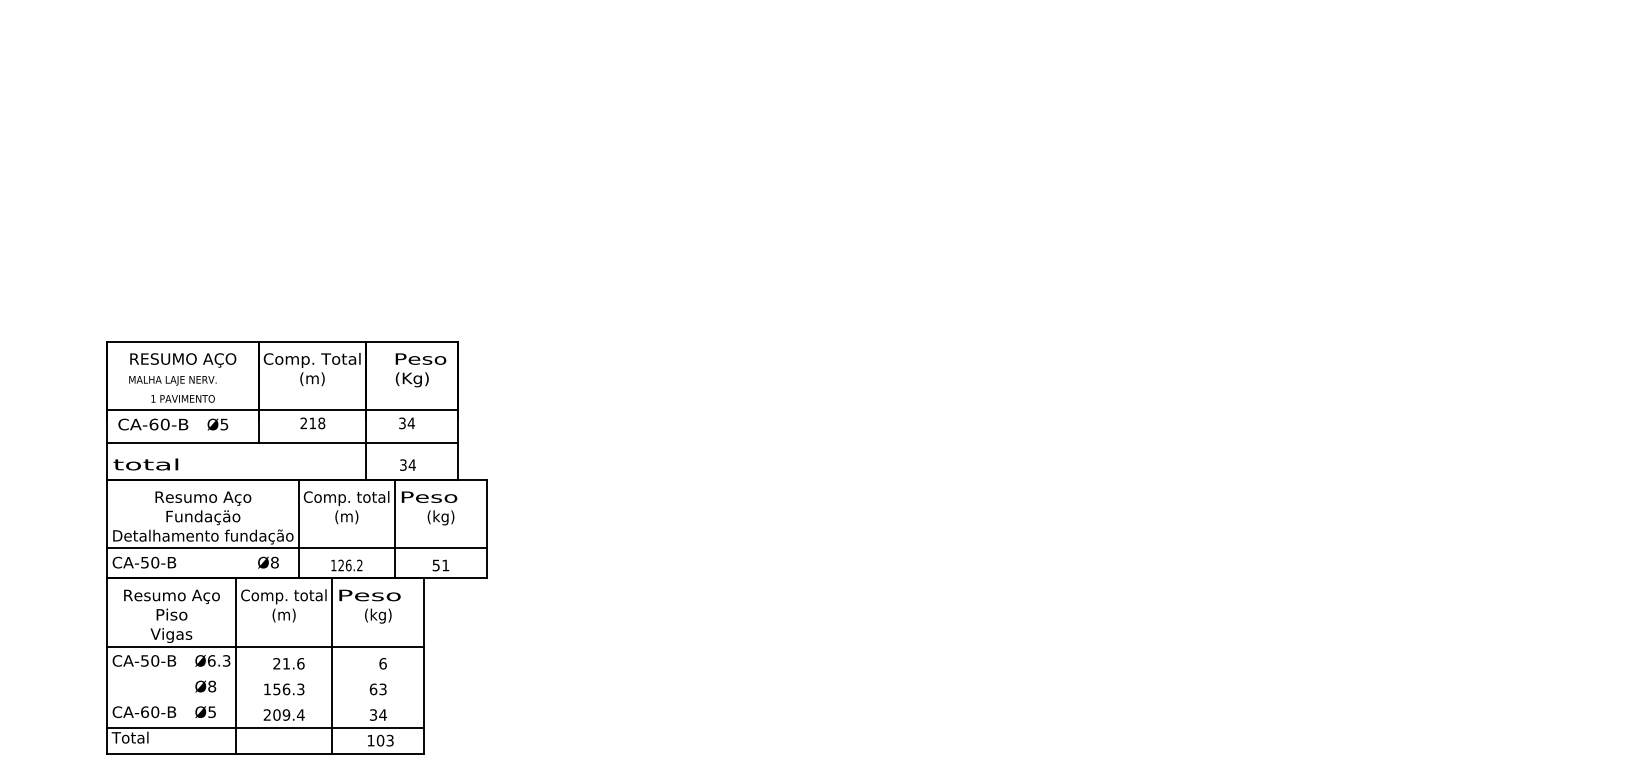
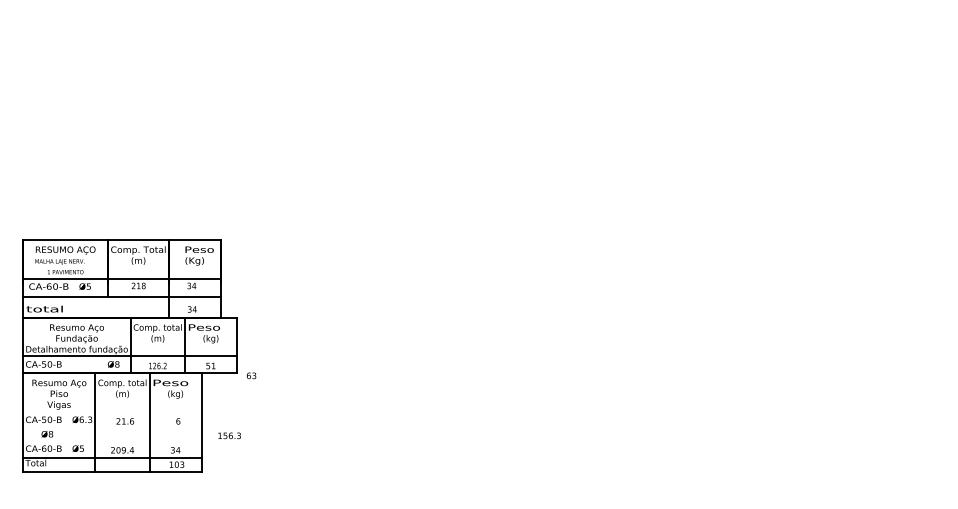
line: (266, 646) -> (112, 411), removed
text: (205, 687) -> (47, 434), moved
text: (284, 688) -> (229, 435), moved
text: (378, 688) -> (251, 375), moved

